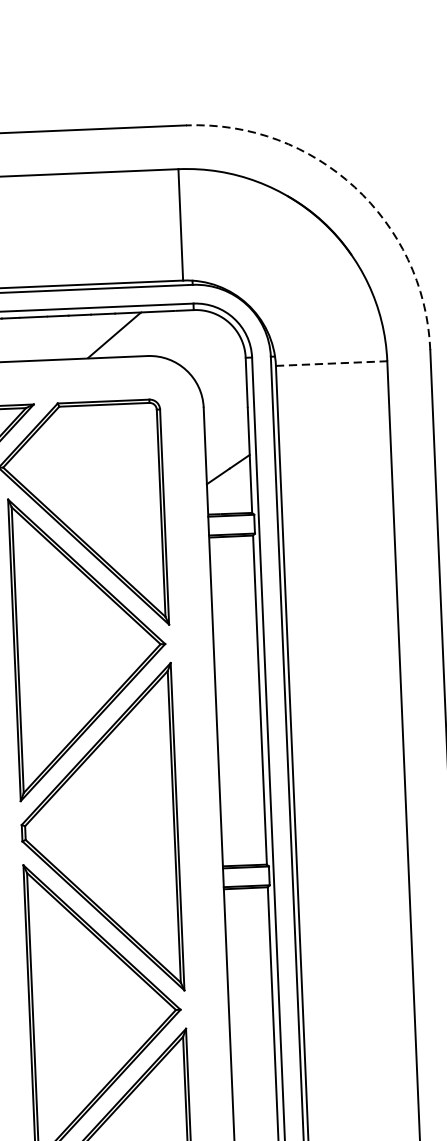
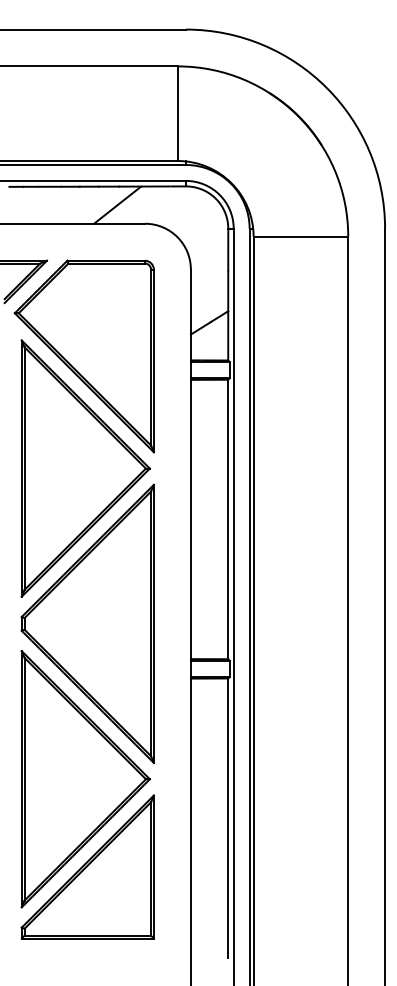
arc: (354, 186) -> (326, 87), dashed -> solid
line: (332, 363) -> (301, 236), dashed -> solid

